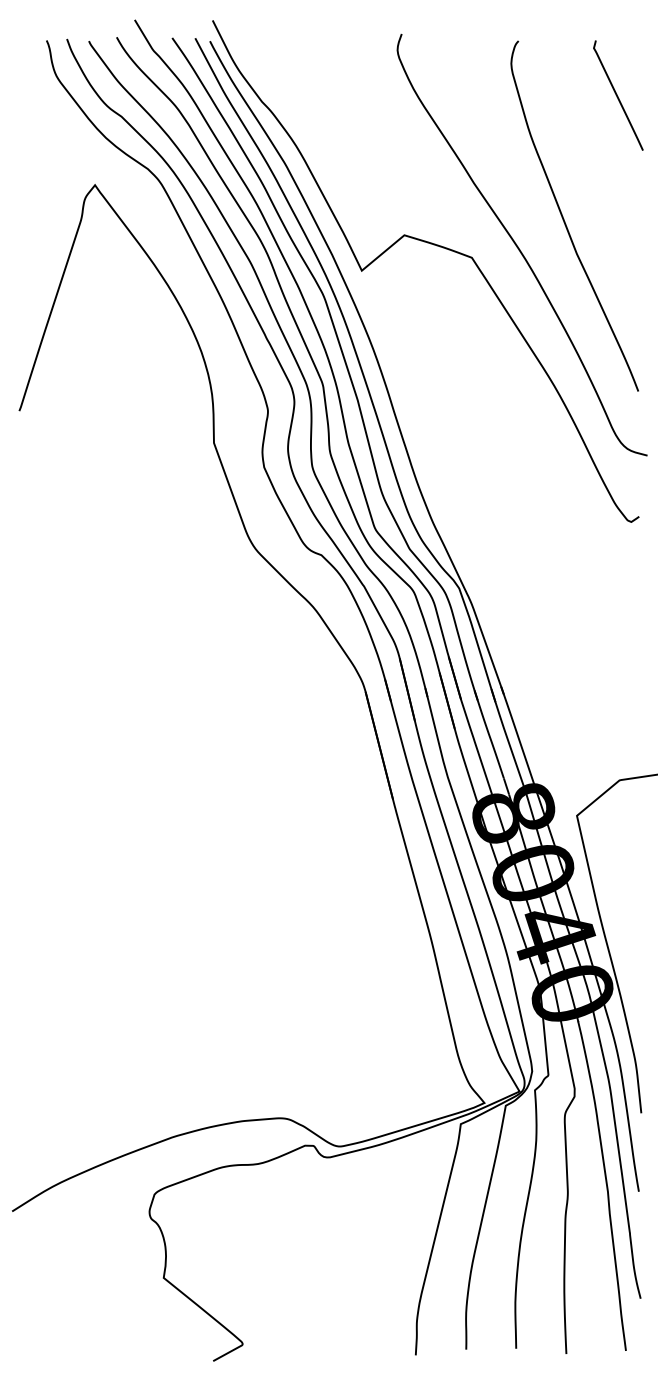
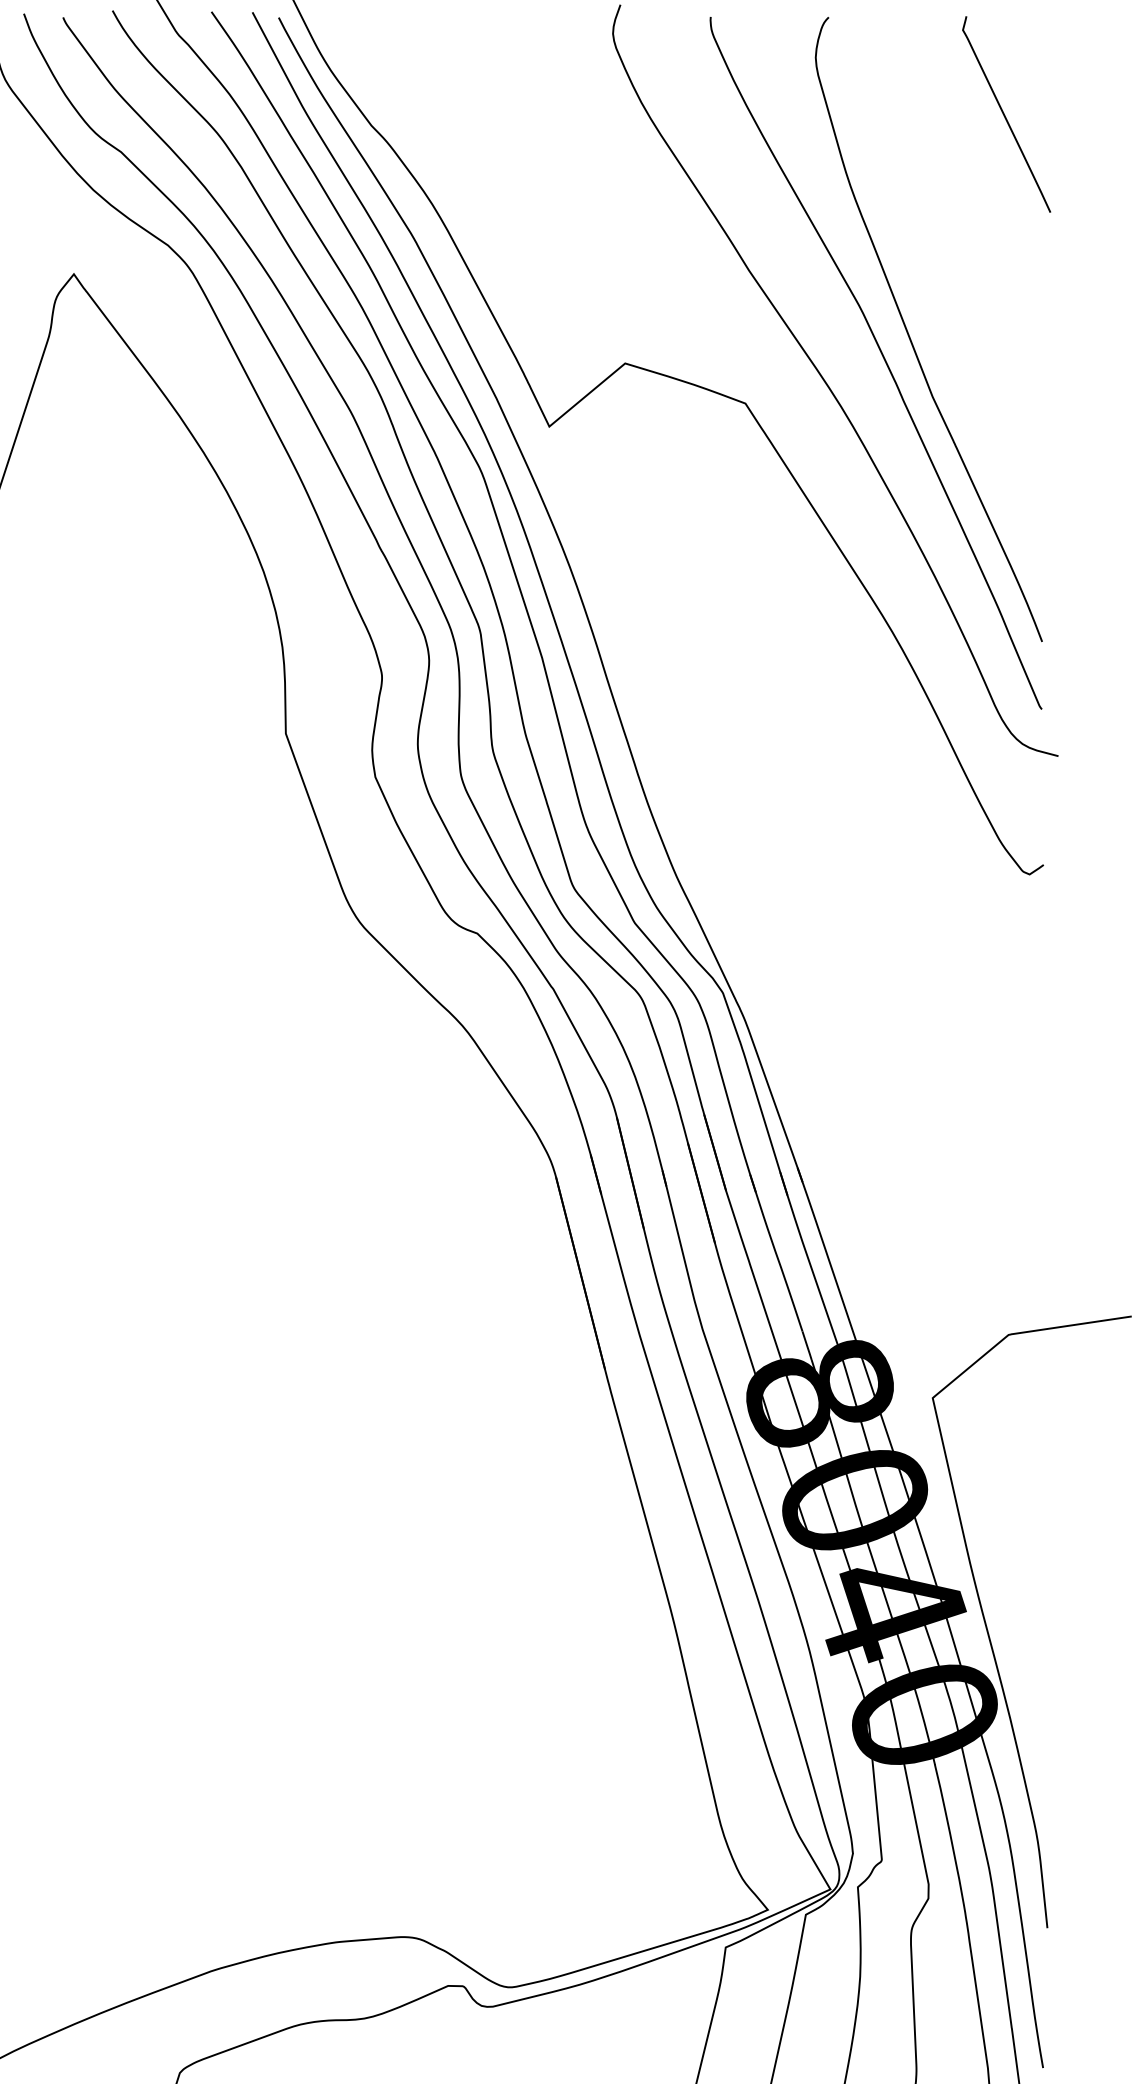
curve: (548, 232) -> (881, 358), added

